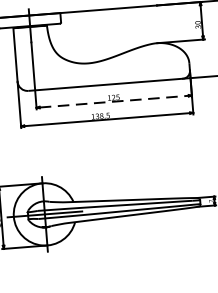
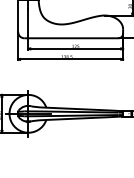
line: (115, 100) -> (76, 48), dashed -> solid

